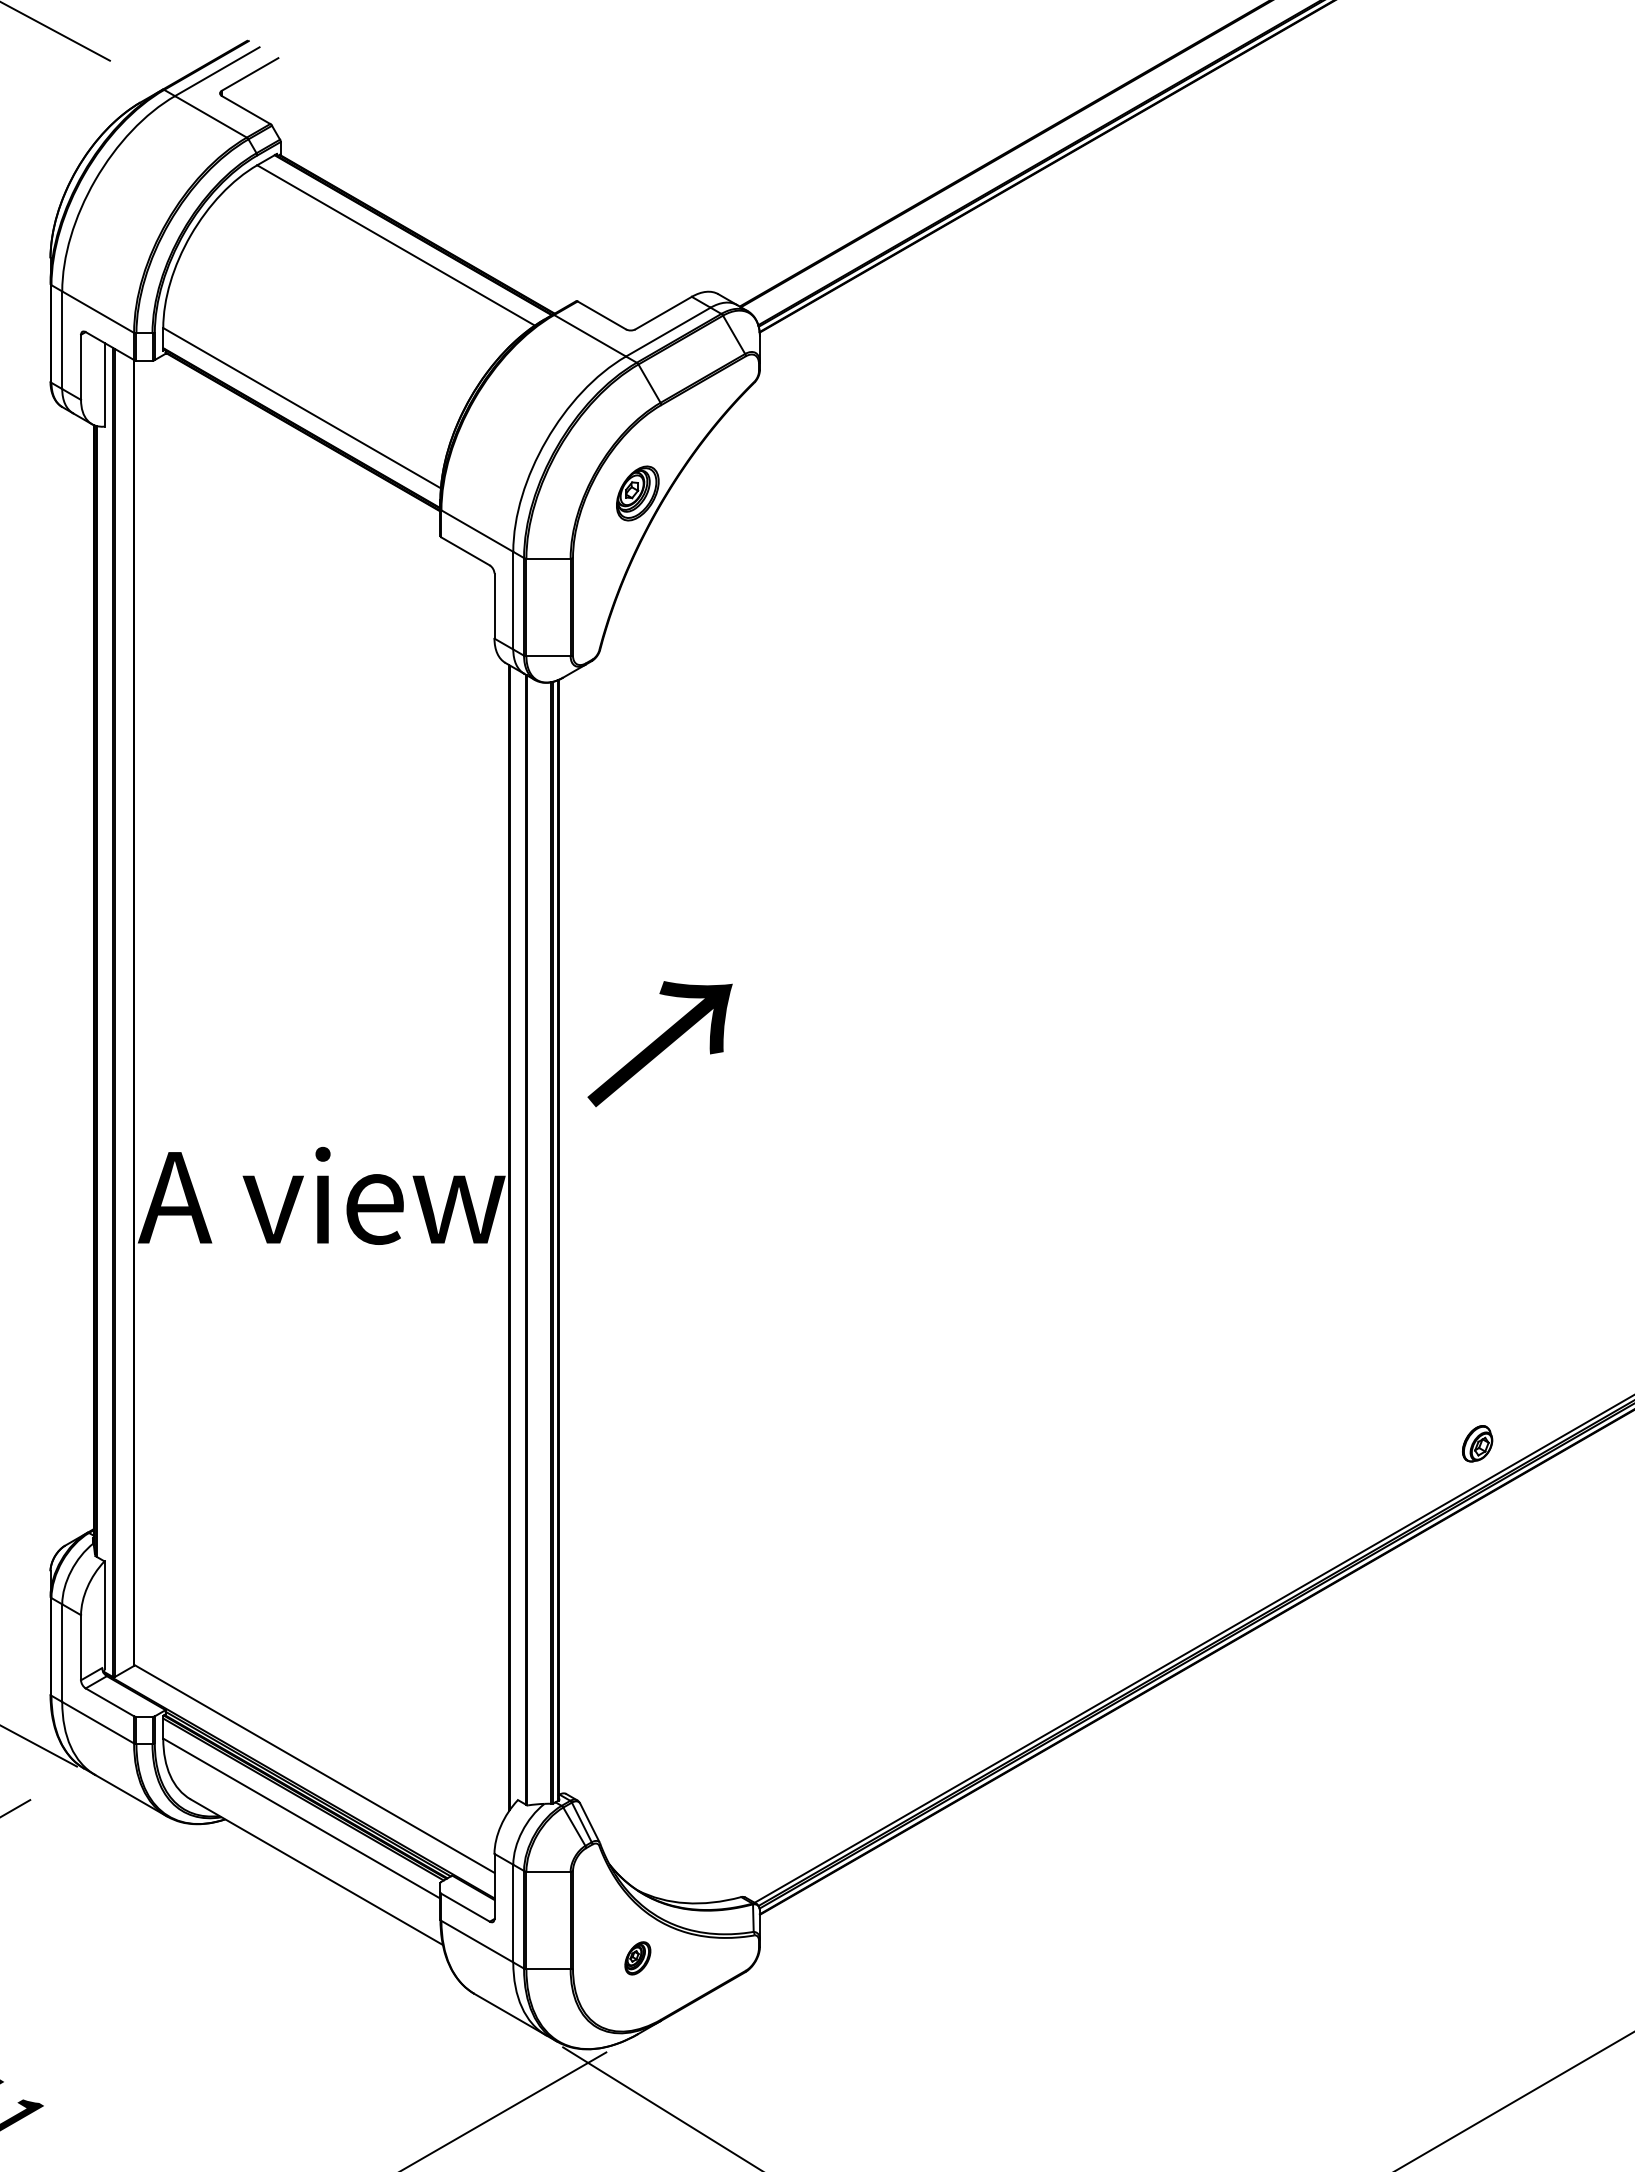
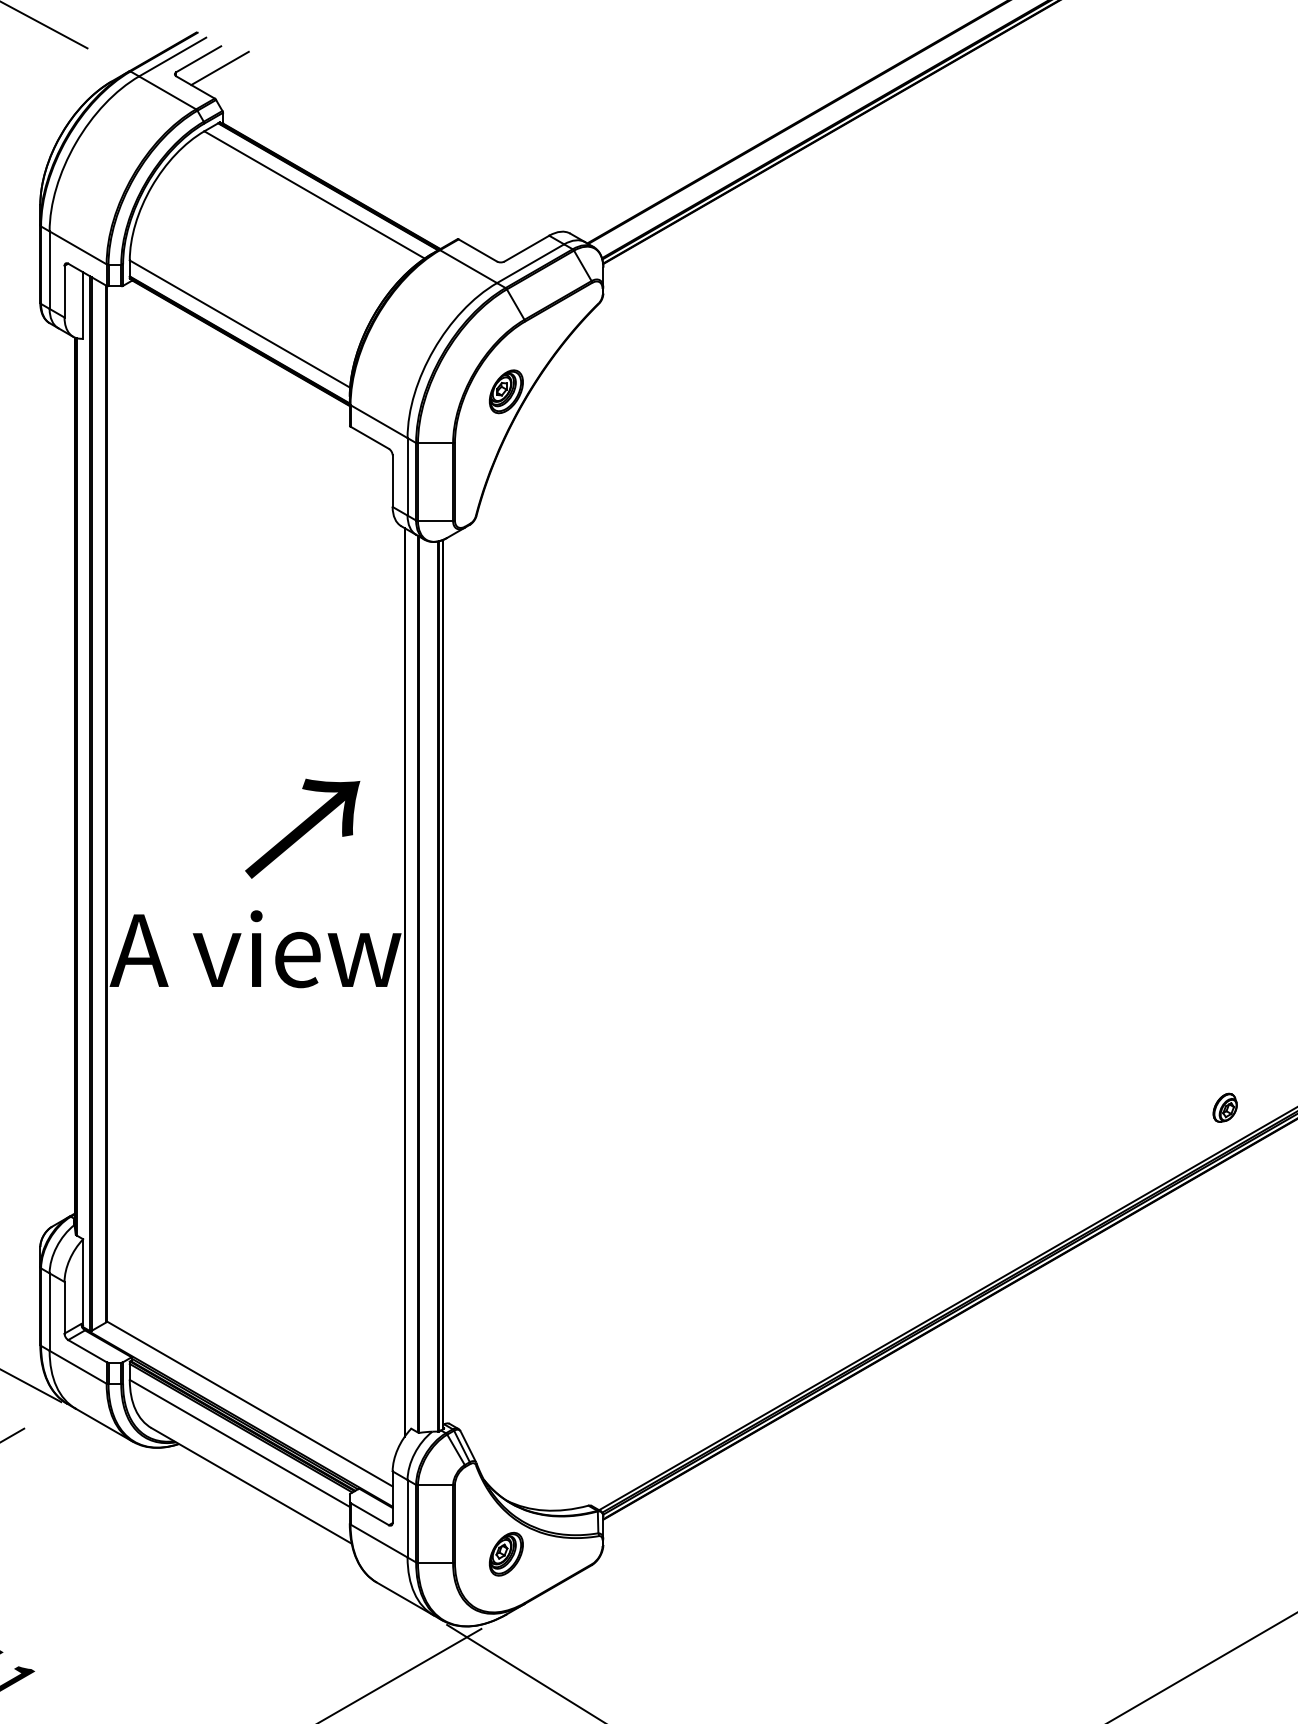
line: (276, 85) -> (219, 68), added
text: (659, 1044) -> (302, 829), moved
part: (1477, 1443) -> (1225, 1107), moved
part: (637, 1958) -> (506, 1554), size x1.67

